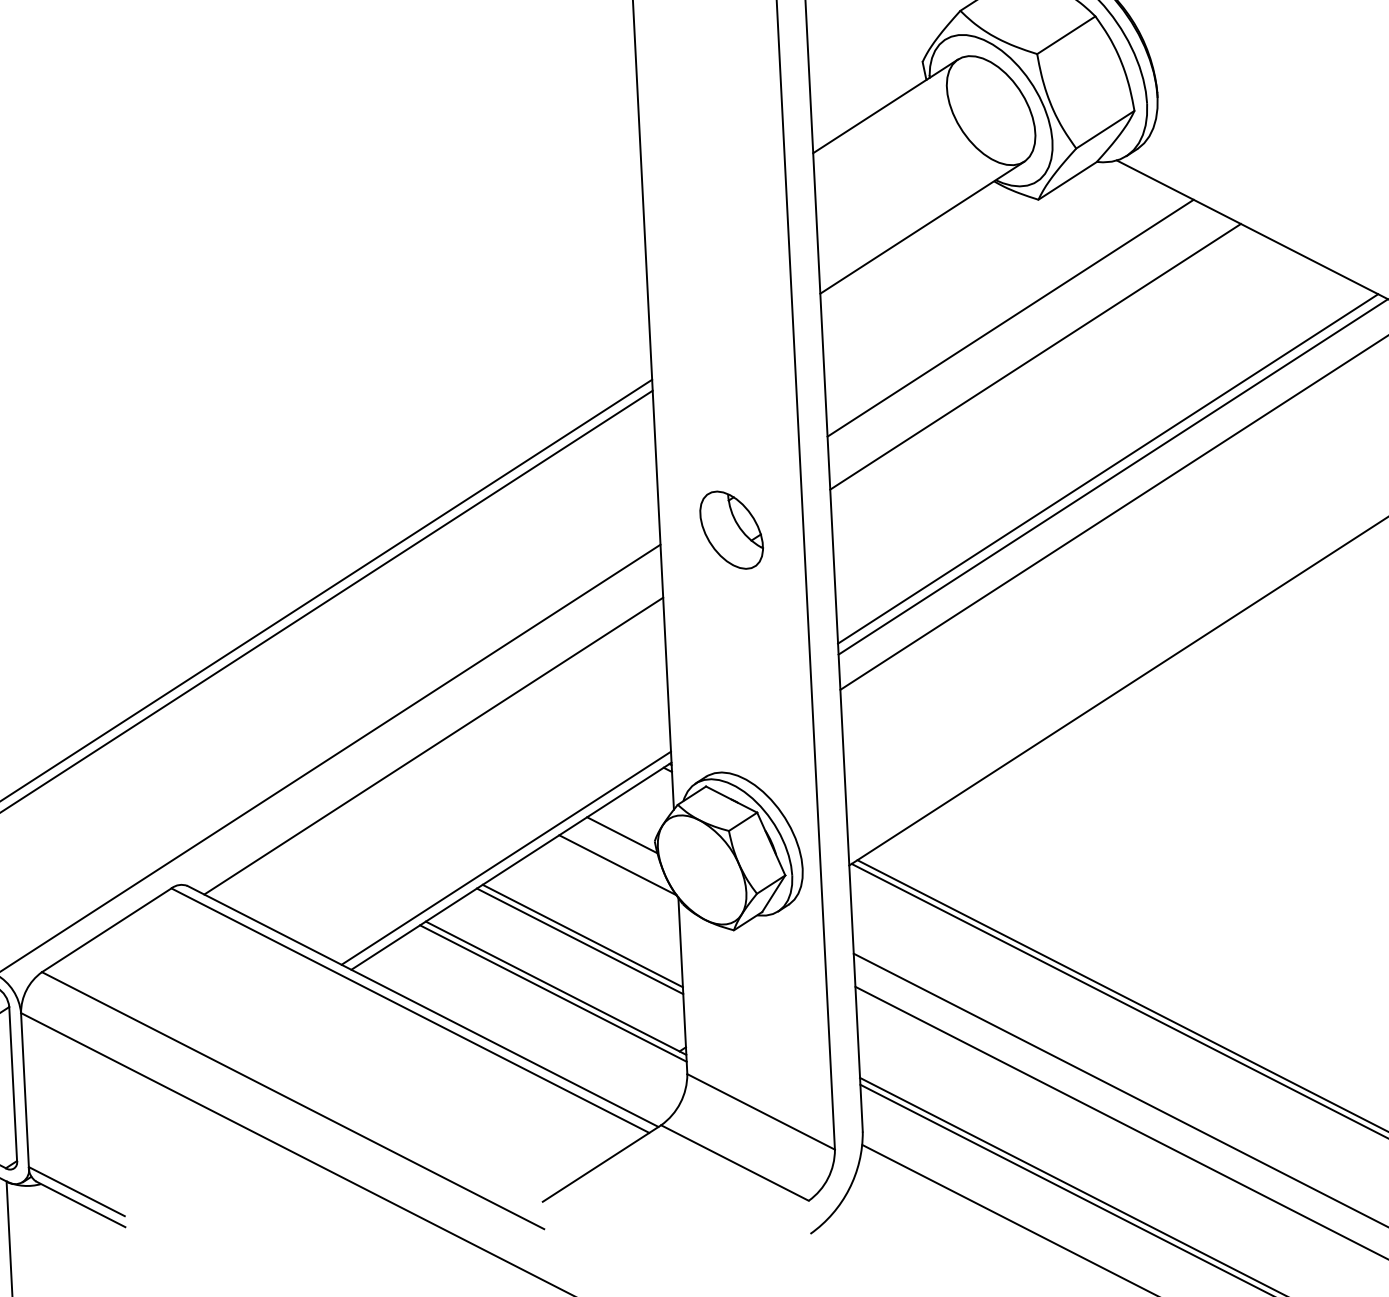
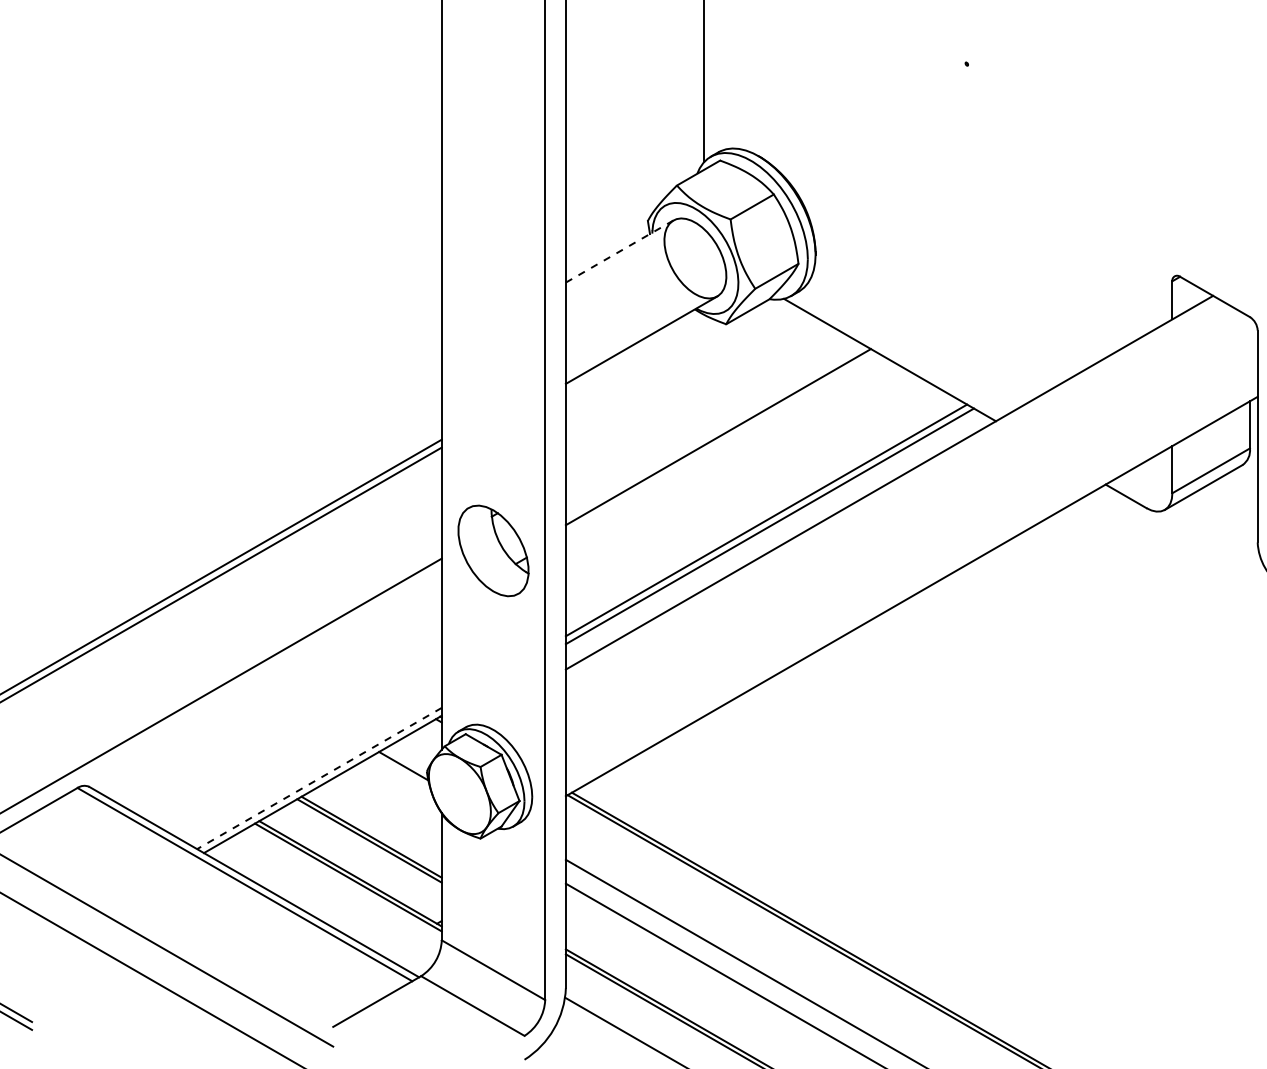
line: (885, 106) -> (619, 251), solid -> dashed
line: (1010, 316) -> (701, 407), removed
part: (731, 529) -> (493, 550), size x1.6
line: (432, 745) -> (270, 694), removed
line: (506, 858) -> (319, 778), solid -> dashed
line: (617, 865) -> (399, 787), removed

